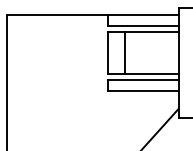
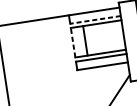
line: (142, 26) -> (95, 20), solid -> dashed
line: (107, 52) -> (72, 42), solid -> dashed

